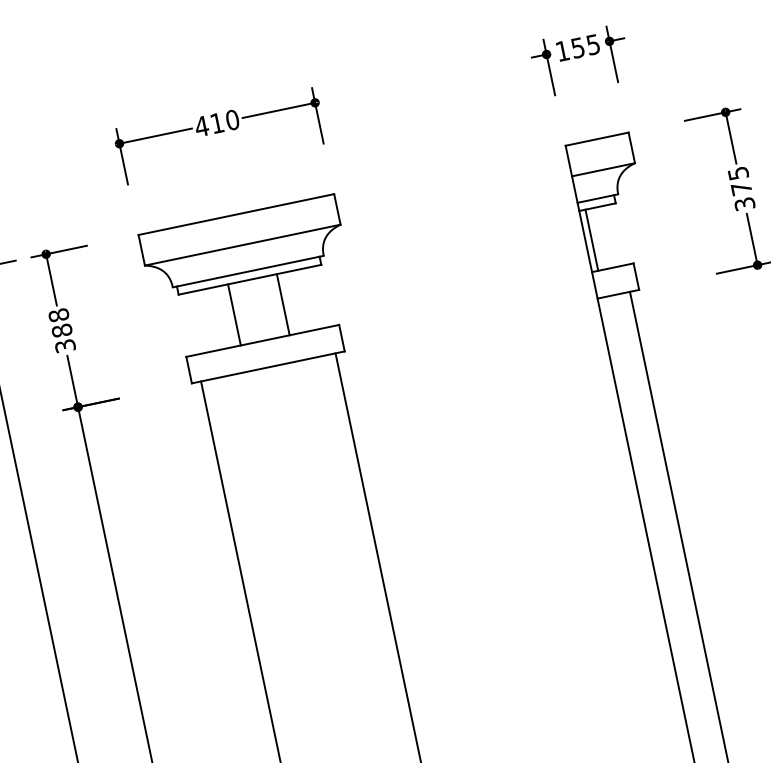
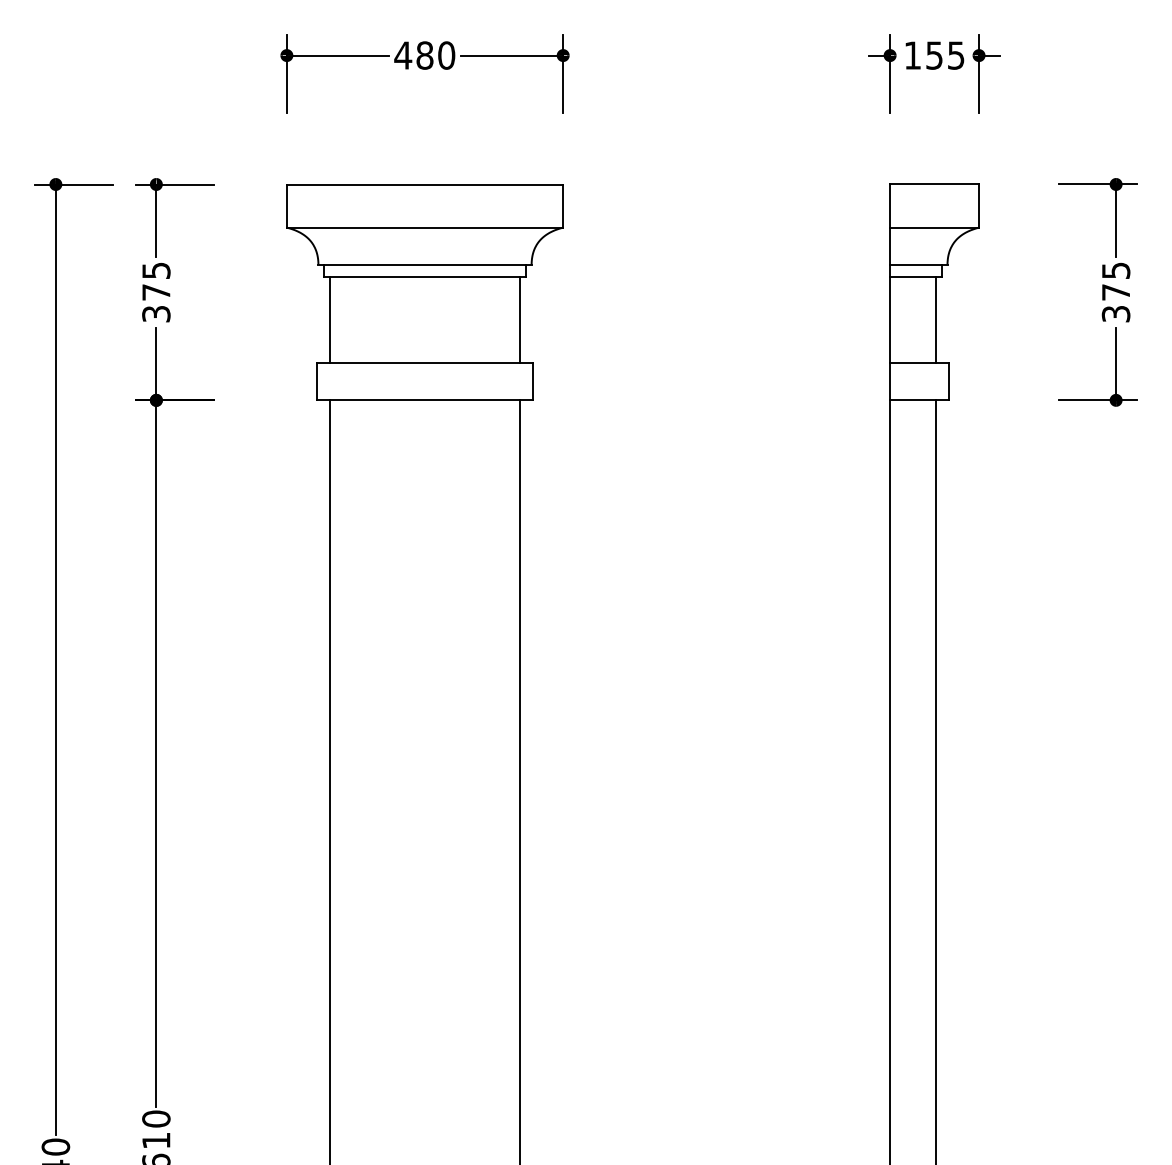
text: (216, 123) -> (424, 55), 410 -> 480
line: (591, 240) -> (935, 319), moved
line: (283, 304) -> (520, 319), moved
line: (234, 314) -> (330, 319), moved
text: (60, 322) -> (156, 281), 388 -> 375

